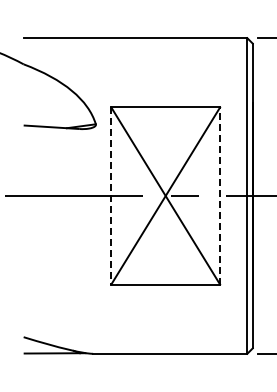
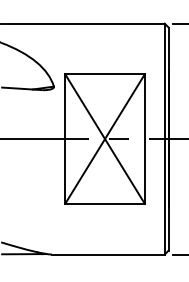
line: (111, 196) -> (65, 139), dashed -> solid
line: (220, 196) -> (145, 139), dashed -> solid

